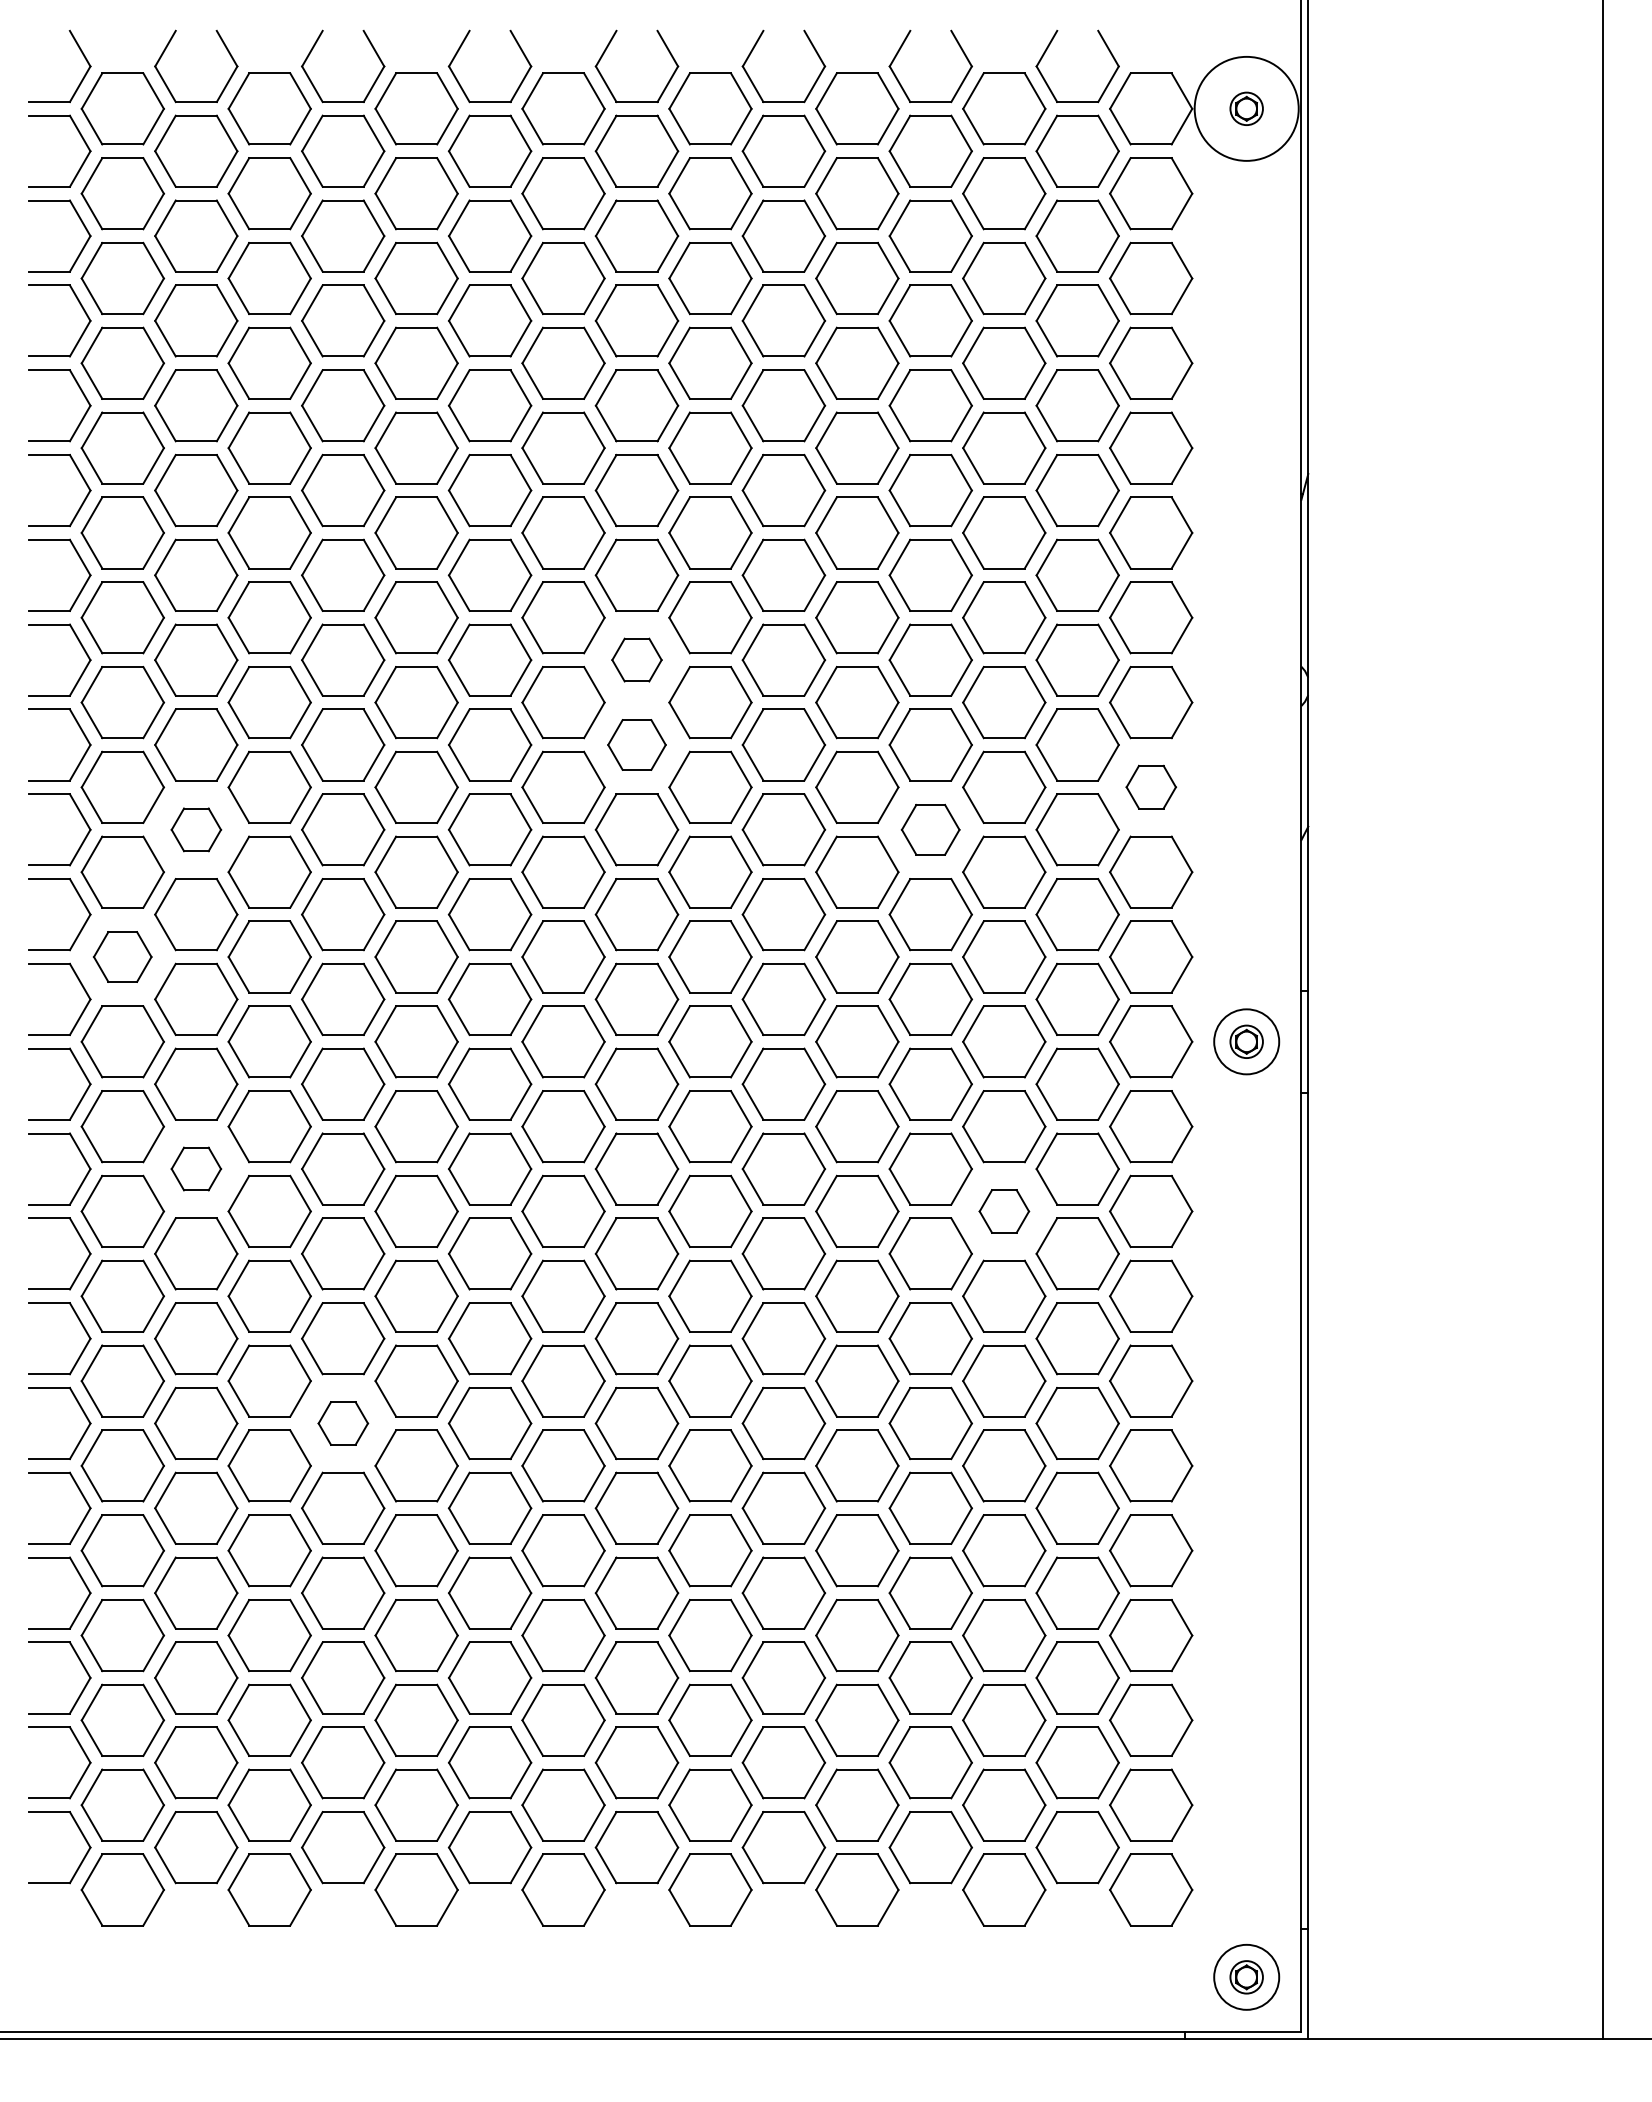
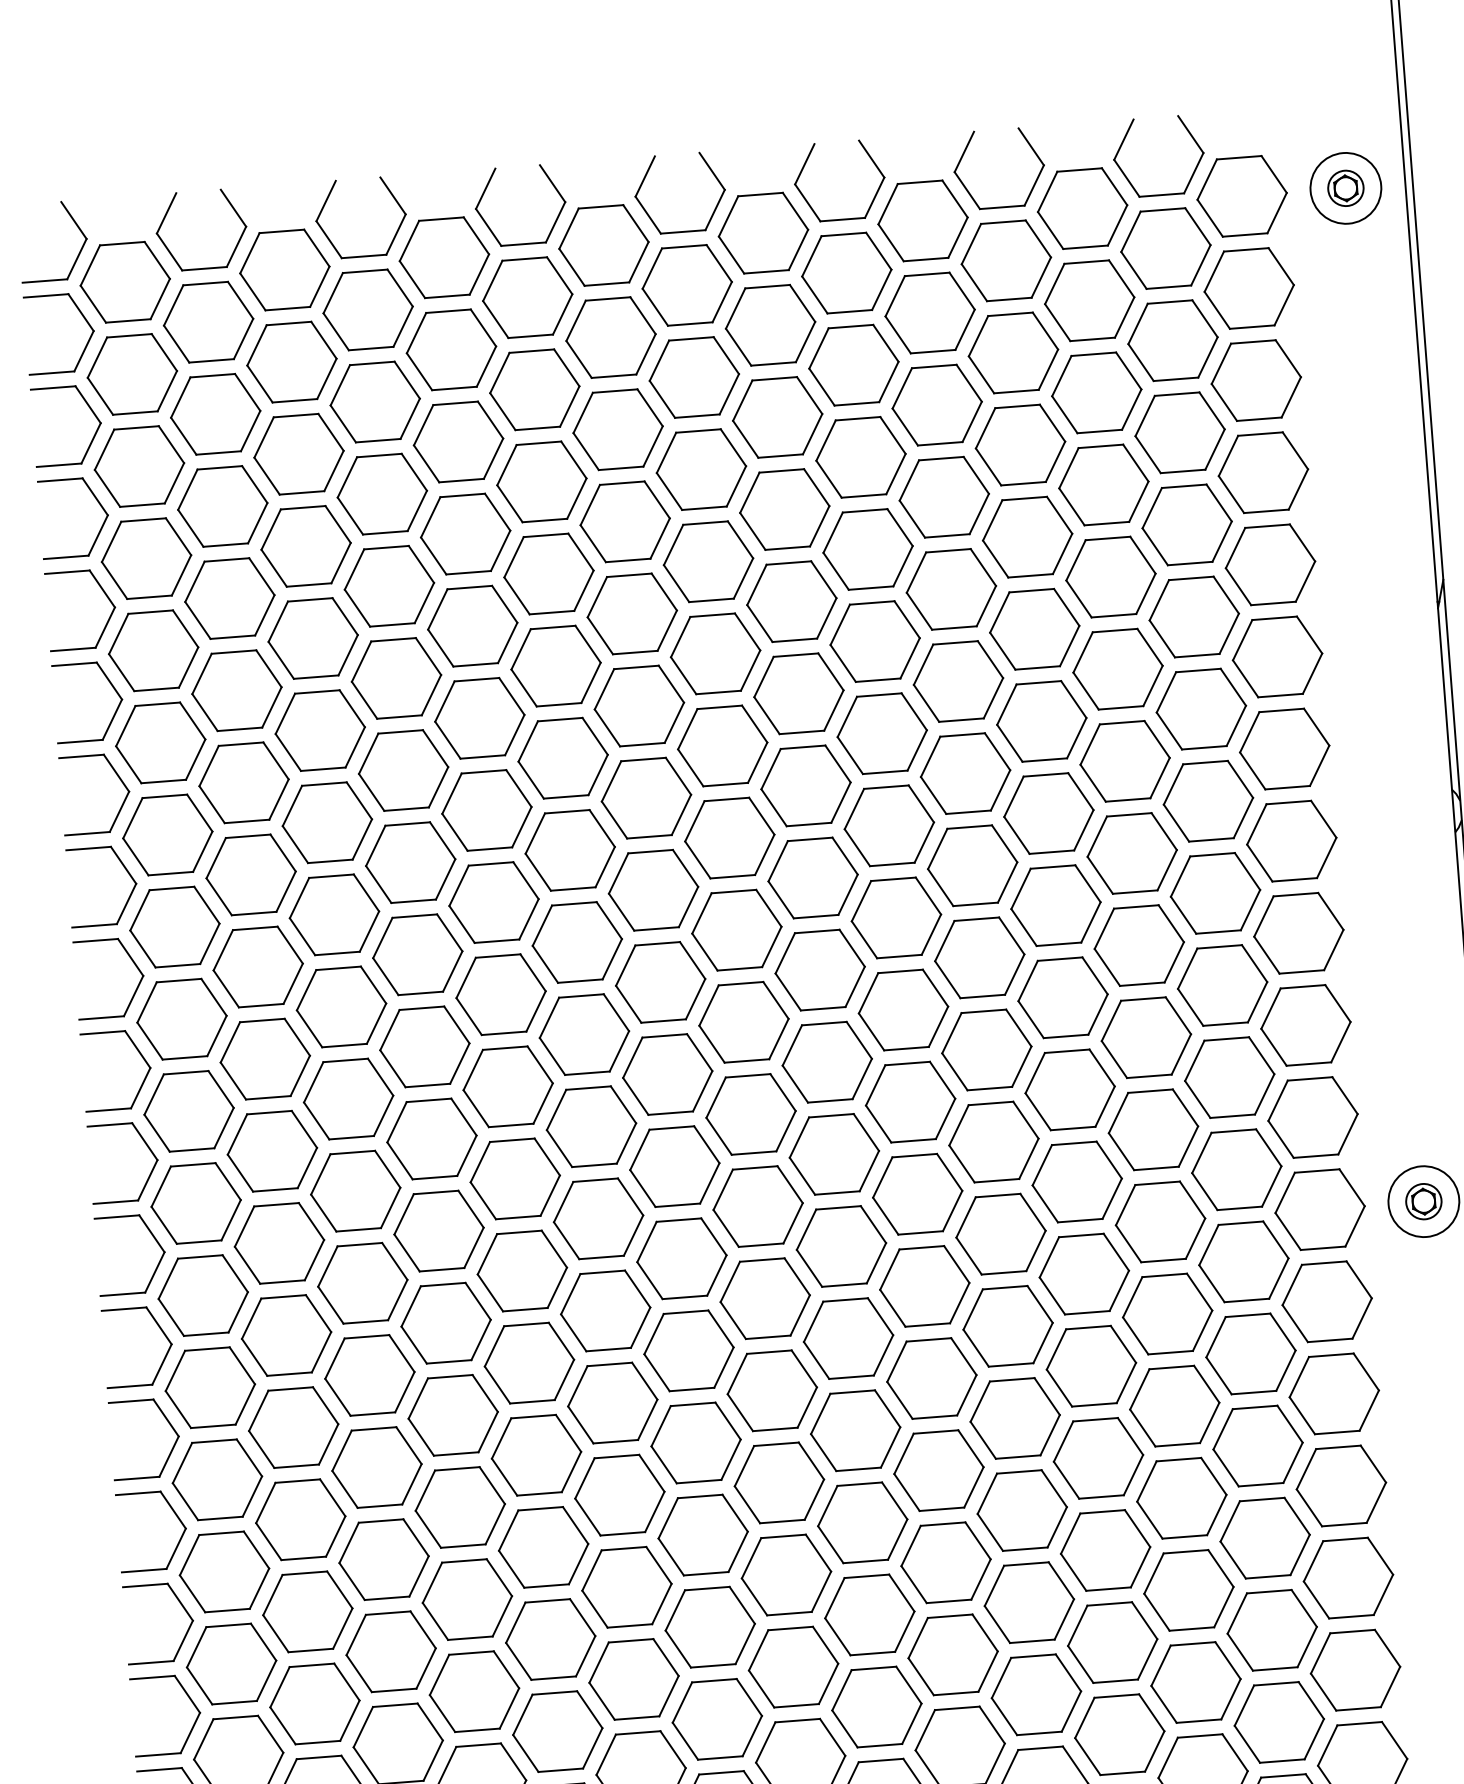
circle: (1246, 108) -> (1345, 187), size x0.62
part: (636, 659) -> (729, 837), size x1.67
part: (636, 744) -> (736, 929), size x1.43
part: (1151, 786) -> (1299, 932), size x1.67
part: (196, 829) -> (265, 1058), size x1.67
part: (930, 829) -> (1062, 997), size x1.43
part: (122, 956) -> (195, 1202), size x1.43
part: (196, 1168) -> (293, 1426), size x1.67
part: (1004, 1211) -> (1175, 1406), size x1.67
part: (343, 1423) -> (474, 1691), size x1.67

